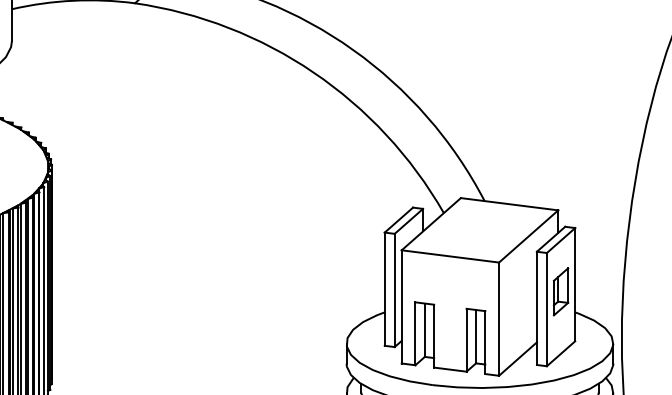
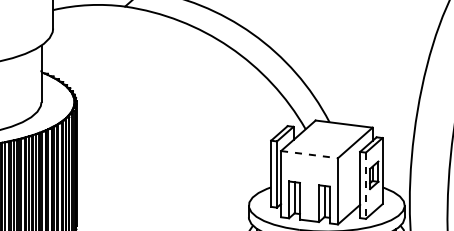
line: (450, 256) -> (309, 154), solid -> dashed
line: (546, 310) -> (365, 186), solid -> dashed

